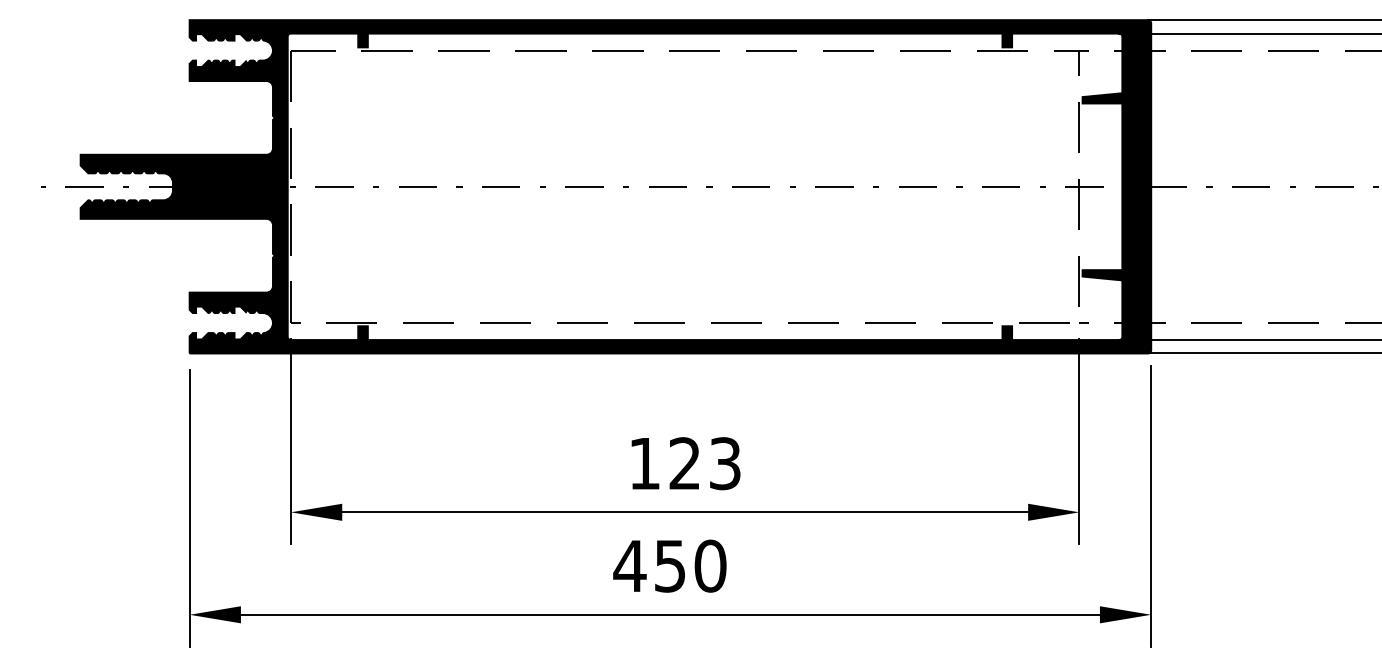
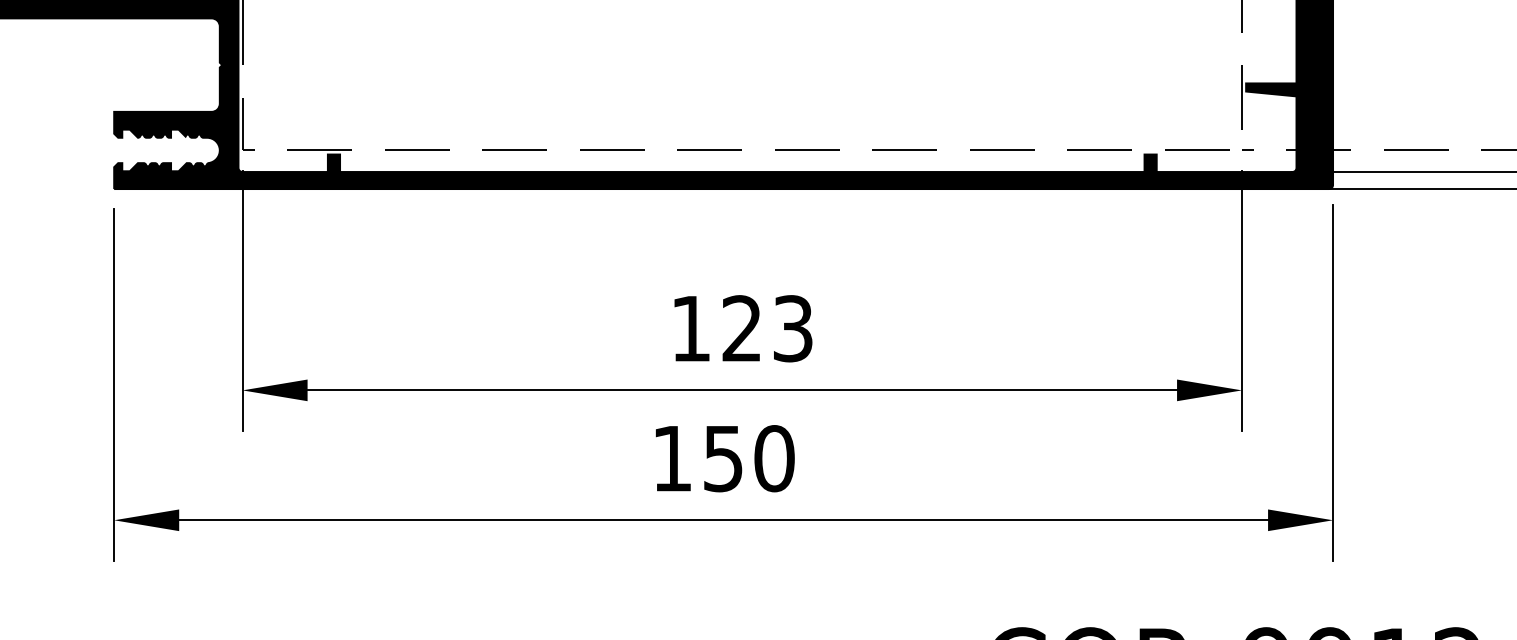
text: (629, 565) -> (671, 457), 450 -> 150

